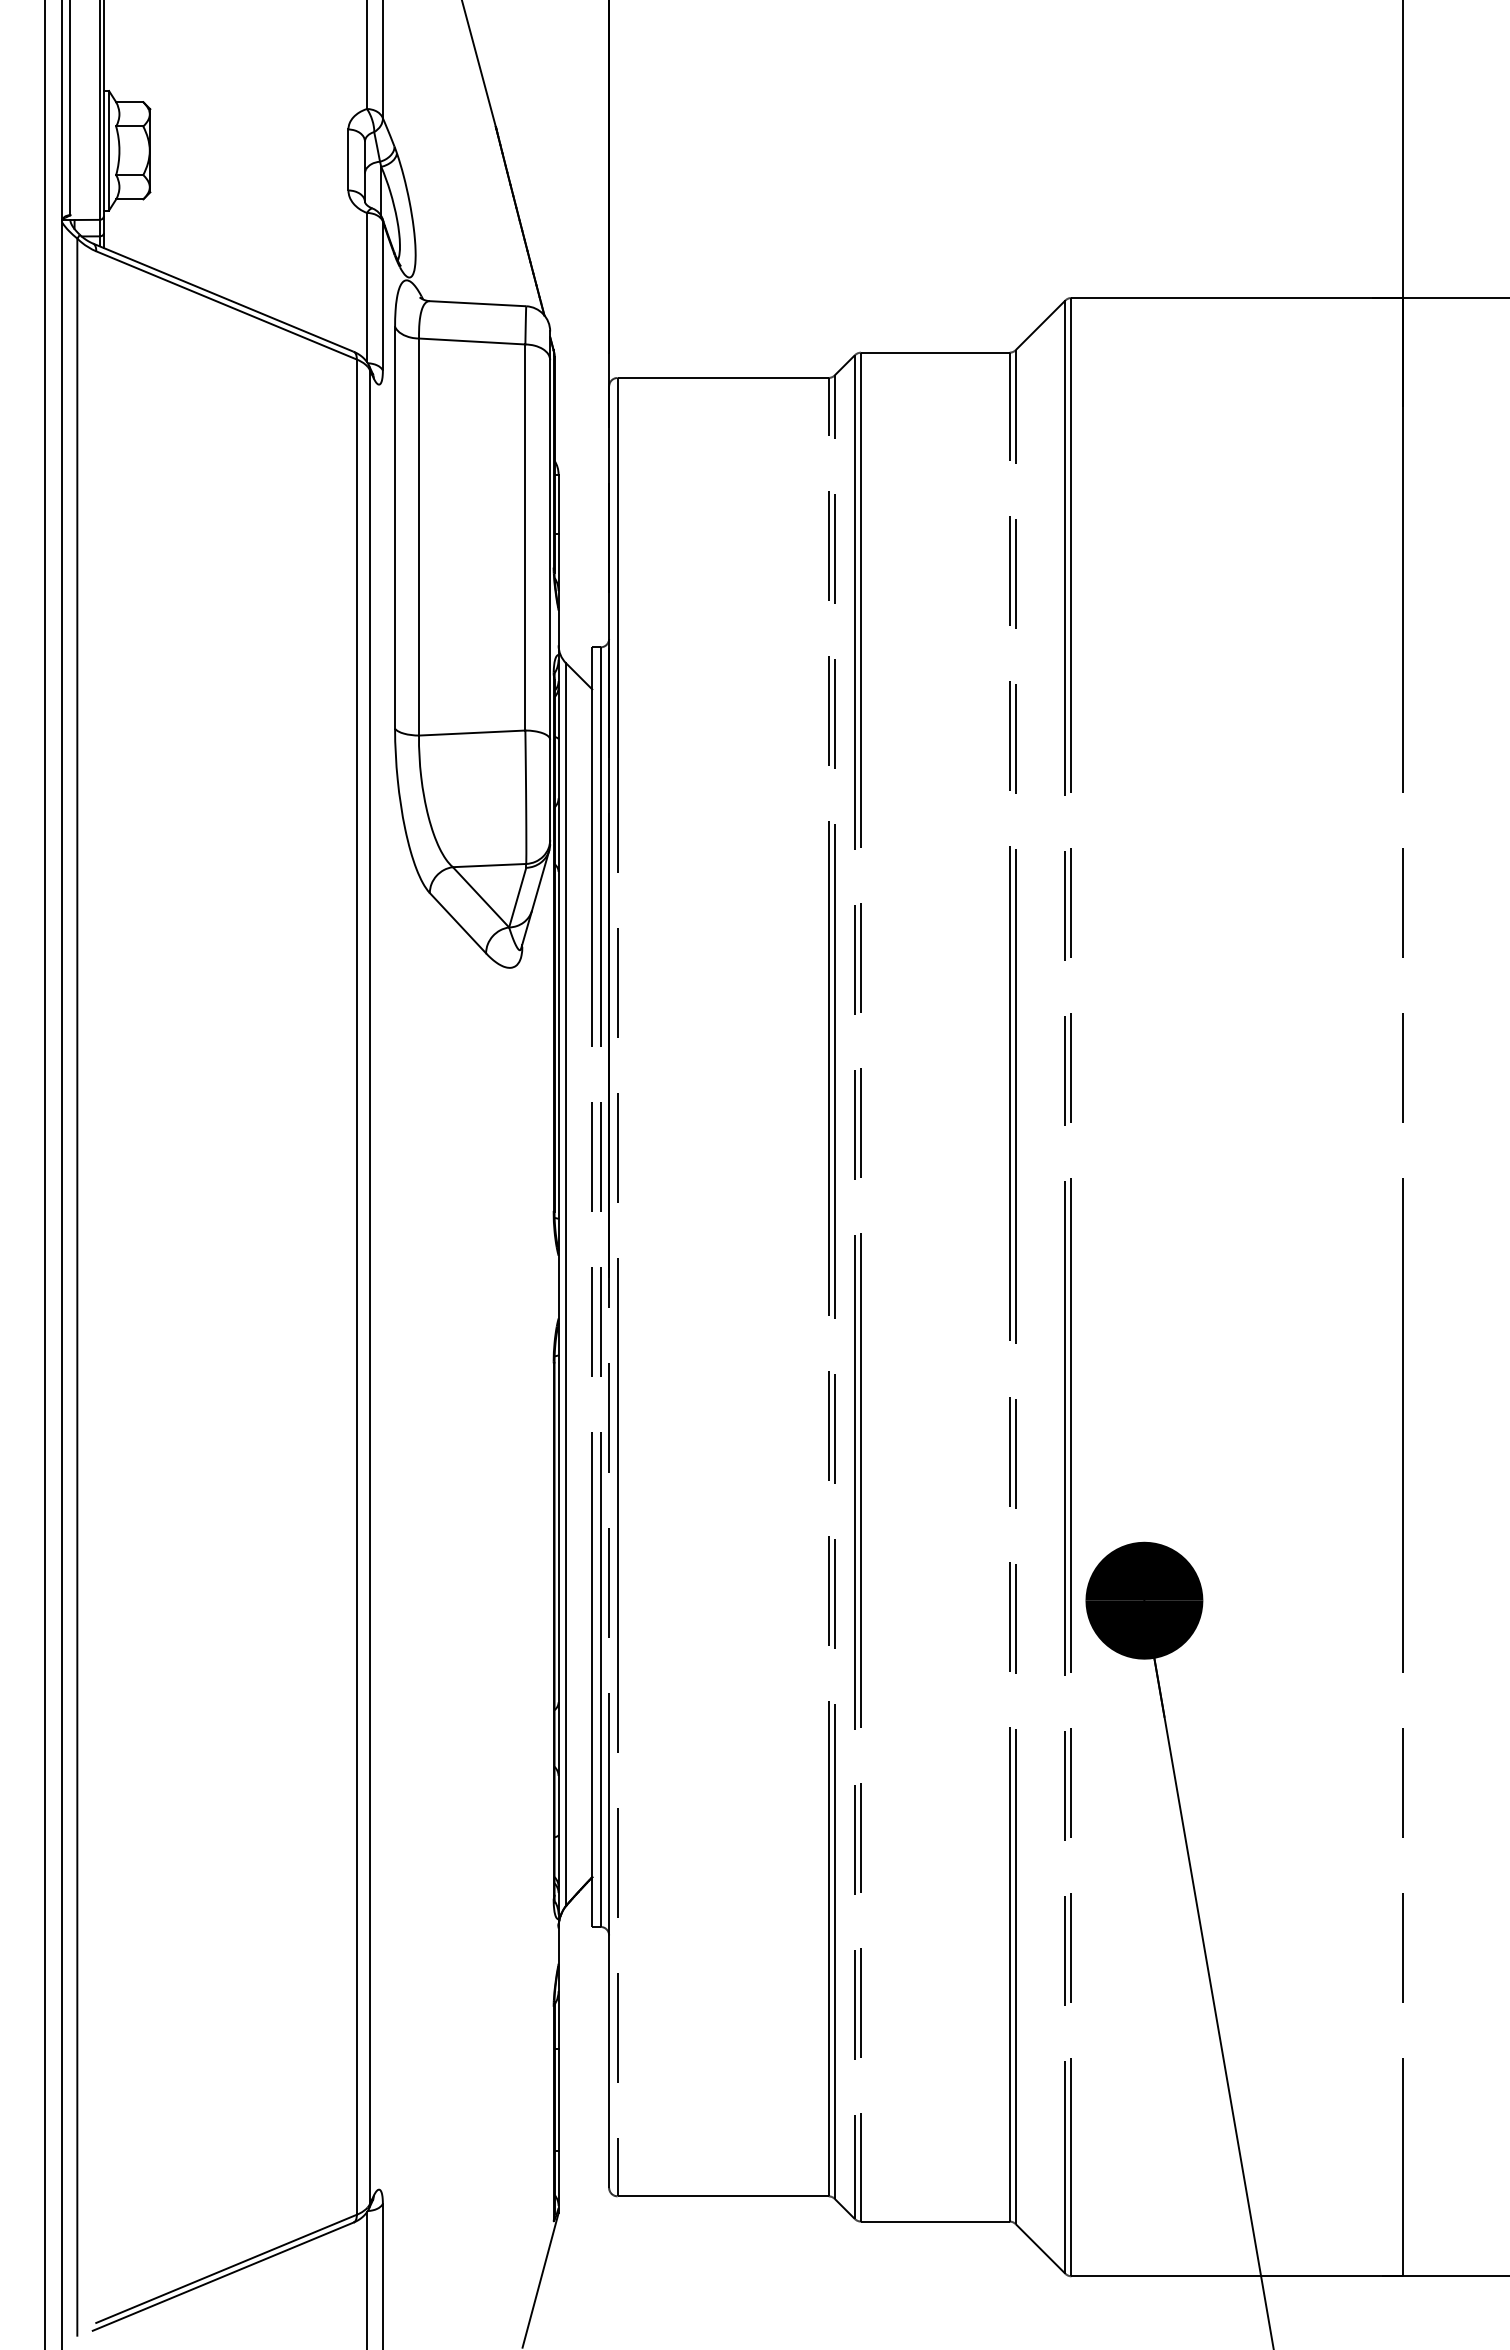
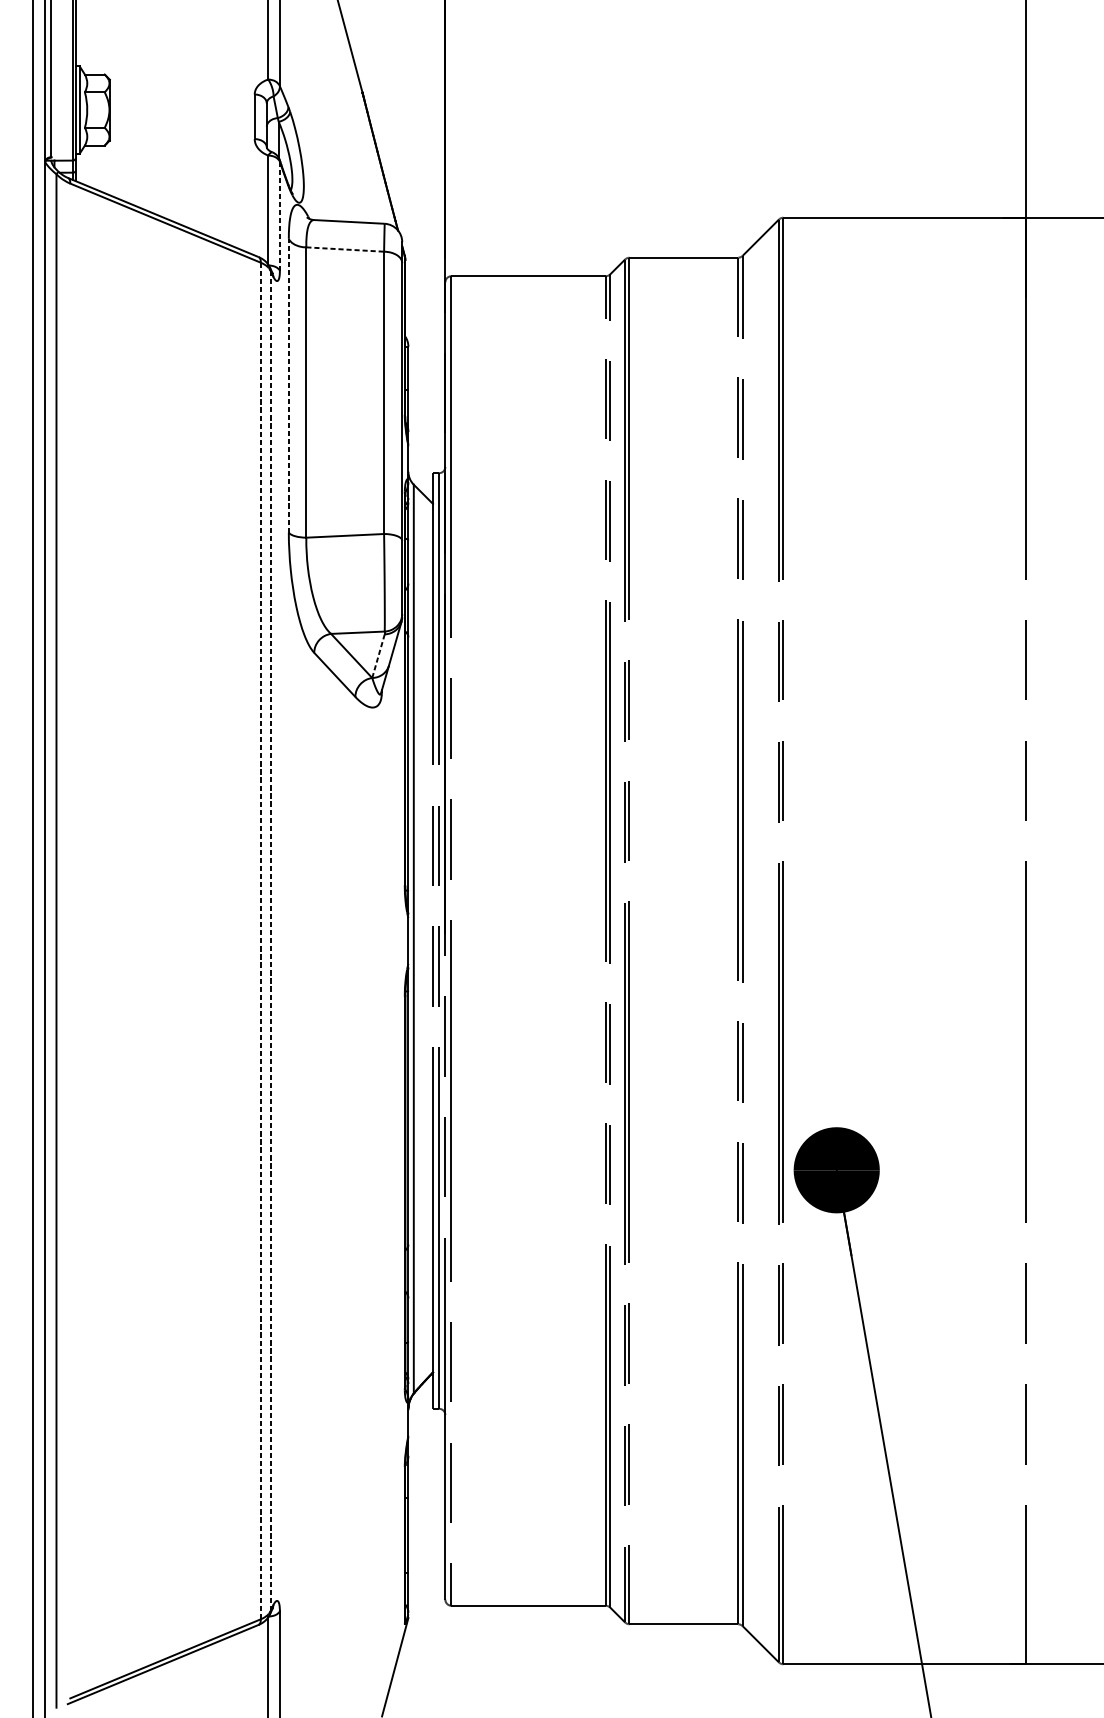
line: (382, 295) -> (279, 215), solid -> dashed
line: (472, 341) -> (345, 249), solid -> dashed
line: (395, 527) -> (289, 385), solid -> dashed
line: (517, 897) -> (378, 656), solid -> dashed
line: (356, 1287) -> (260, 941), solid -> dashed
line: (370, 1287) -> (270, 941), solid -> dashed

